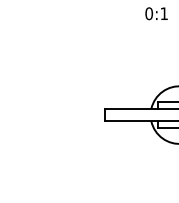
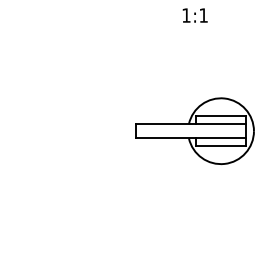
text: (149, 13) -> (186, 15), 0:1 -> 1:1

